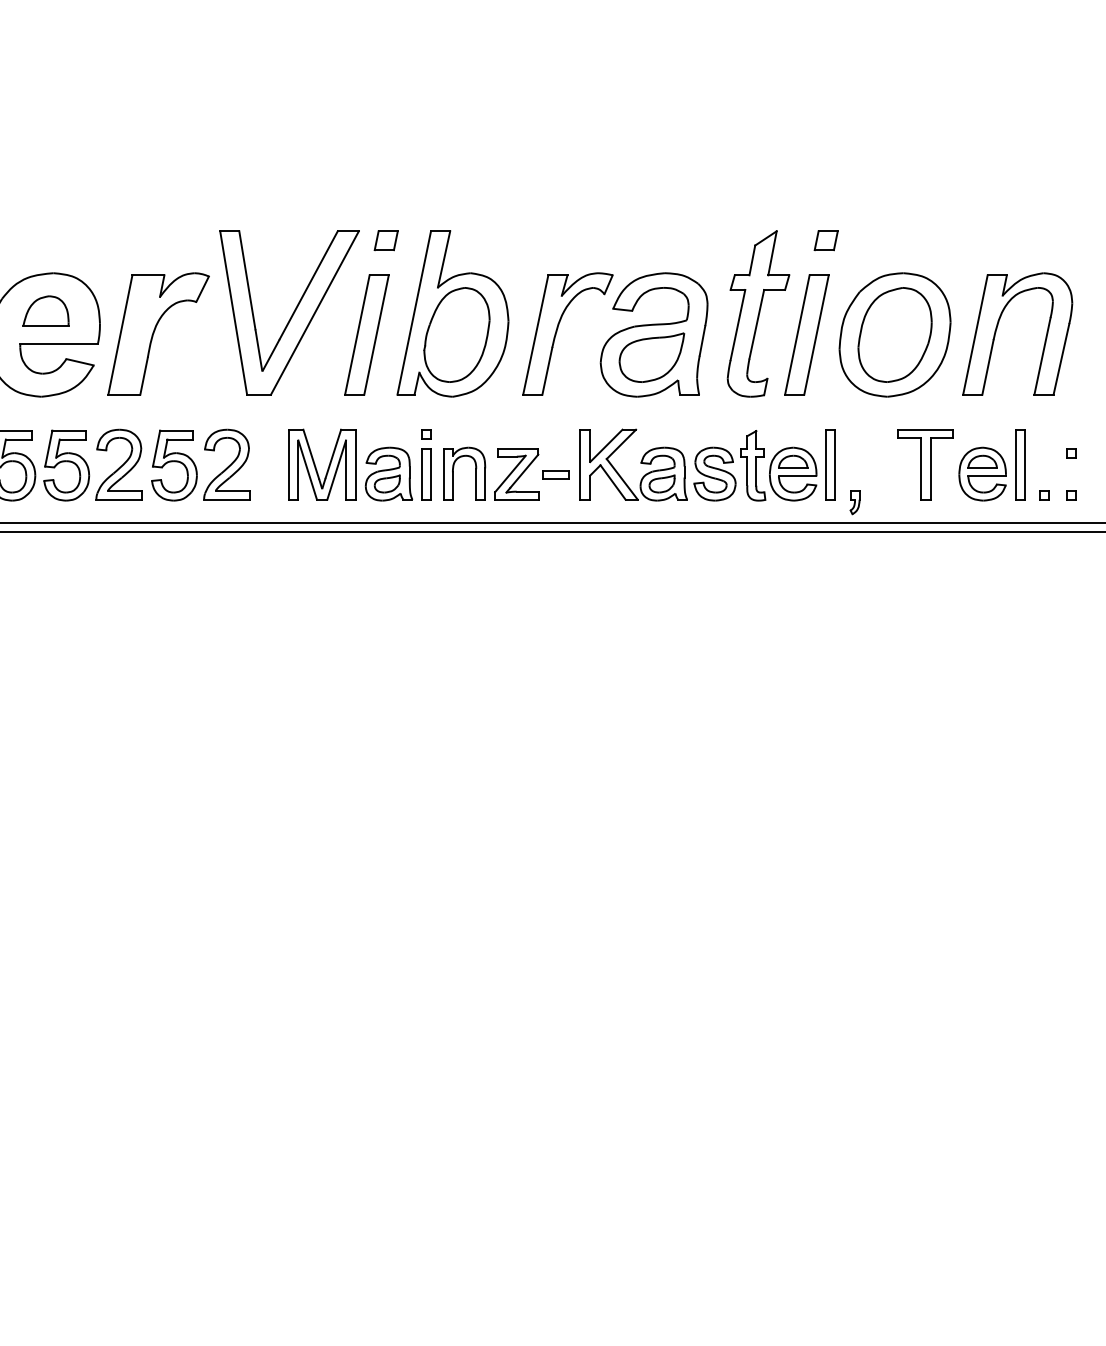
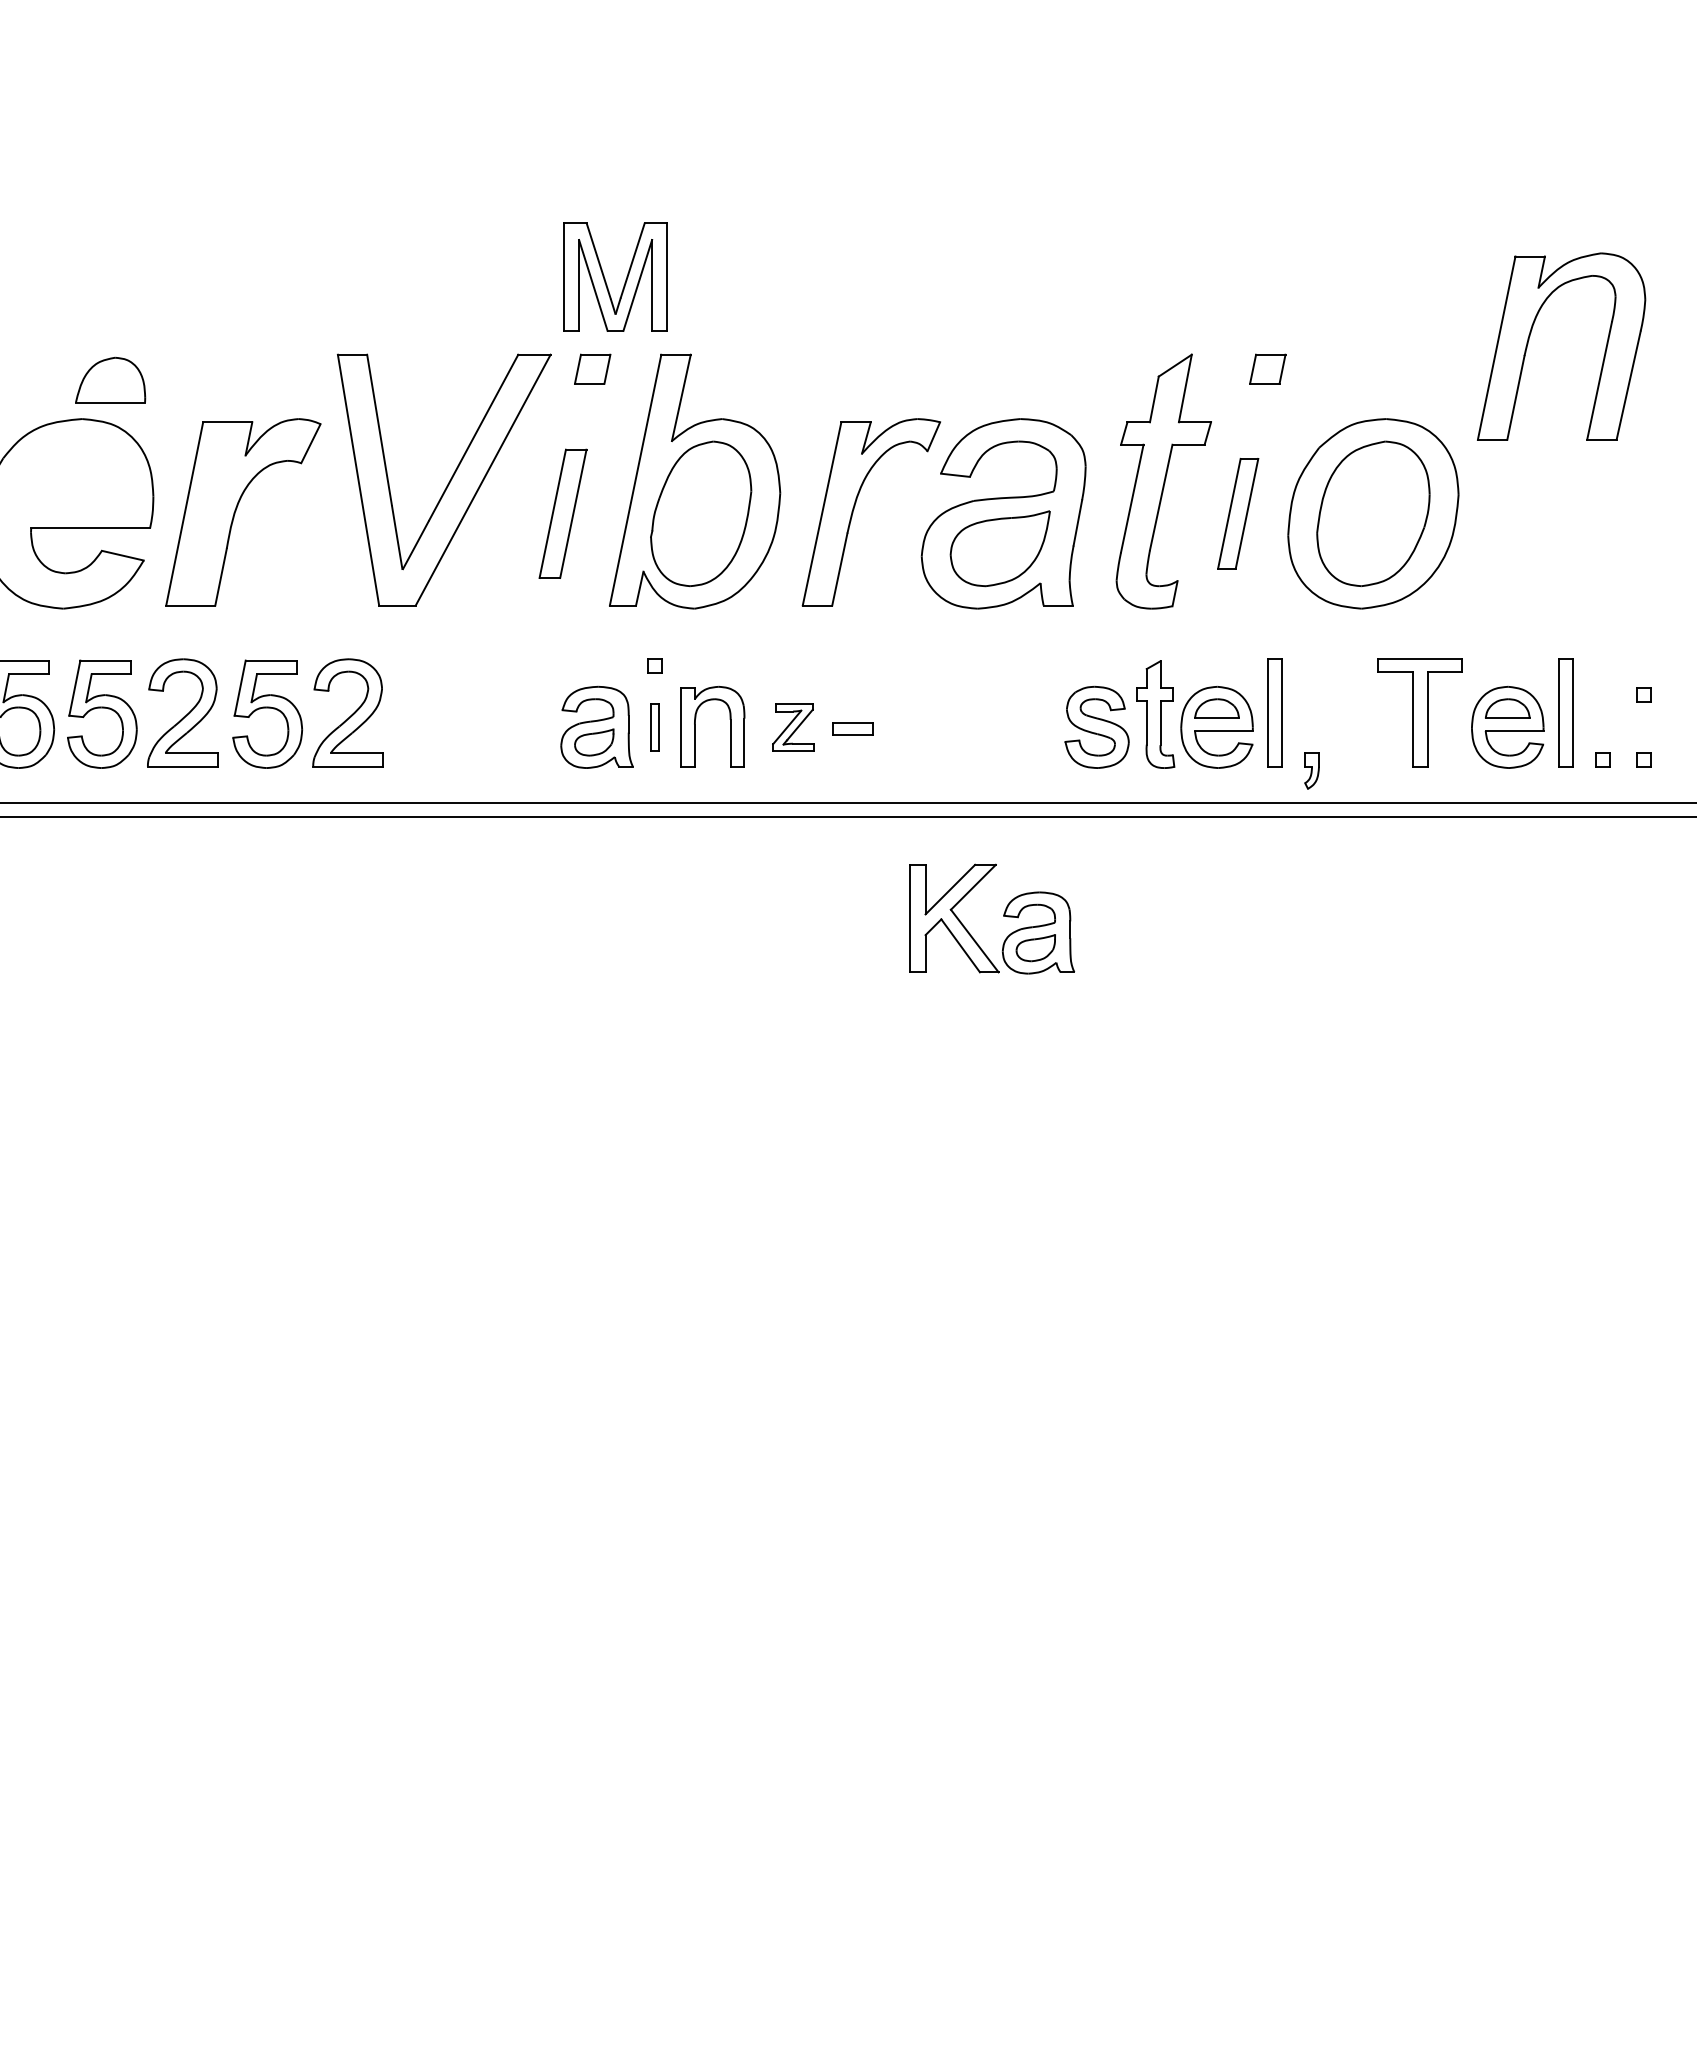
part: (45, 310) -> (109, 379), moved
part: (997, 329) -> (1530, 339), moved
part: (366, 334) -> (562, 513), size x0.7
part: (806, 334) -> (1237, 513), size x0.6
part: (640, 463) -> (1002, 916), moved
part: (328, 465) -> (625, 278), moved
part: (426, 474) -> (654, 727), size x0.6
part: (516, 474) -> (792, 727), size x0.6

